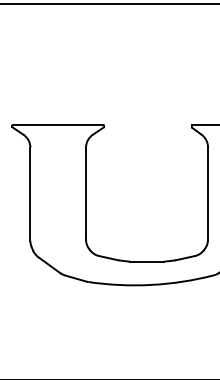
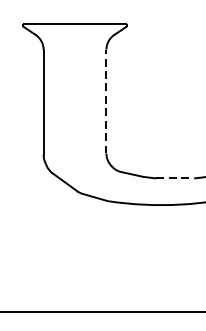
line: (86, 193) -> (106, 101), solid -> dashed
line: (147, 261) -> (175, 178), solid -> dashed

